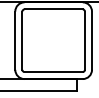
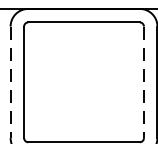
line: (15, 41) -> (10, 83), solid -> dashed
line: (84, 41) -> (143, 83), solid -> dashed

